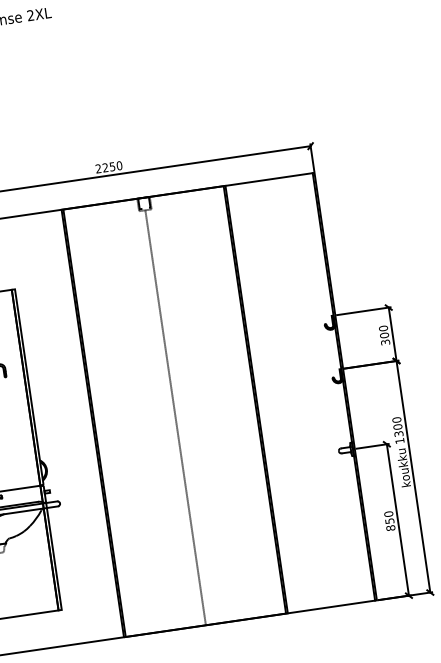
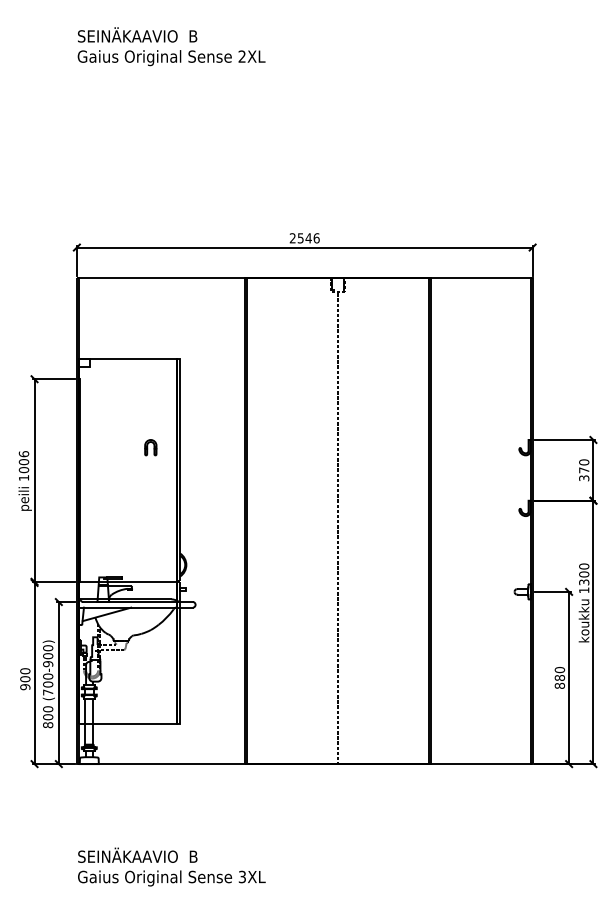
text: (112, 166) -> (308, 238), 2250 -> 2546
text: (384, 335) -> (584, 470), 300 -> 370
text: (389, 520) -> (559, 677), 850 -> 880

